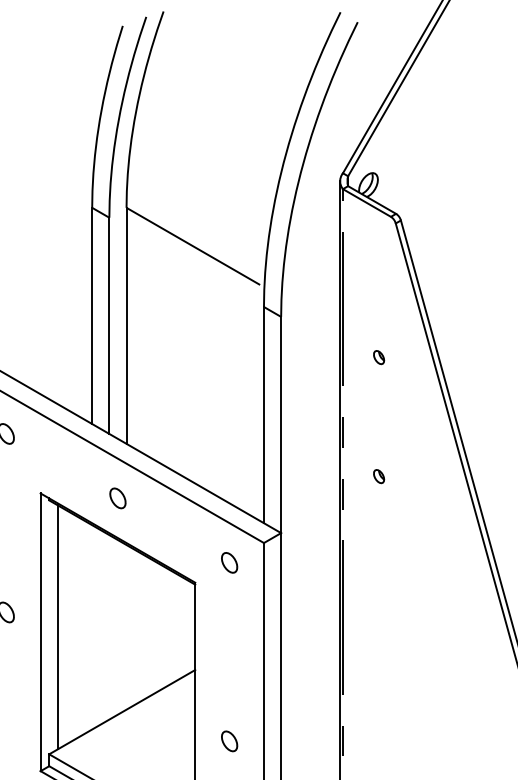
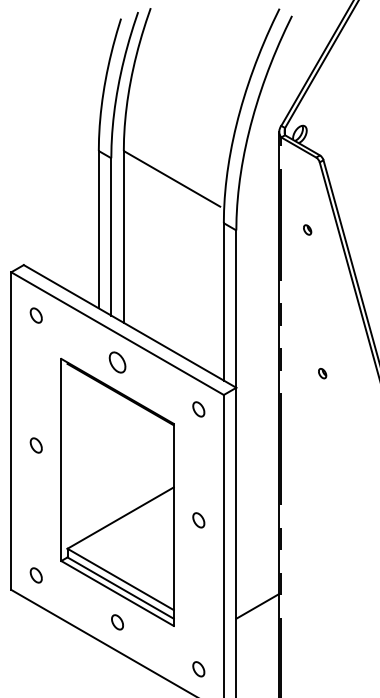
part: (378, 356) -> (307, 229), moved
part: (378, 476) -> (322, 373), moved
part: (117, 498) -> (117, 362), size x1.4
line: (57, 627) -> (73, 456), removed
part: (229, 741) -> (198, 520), moved

